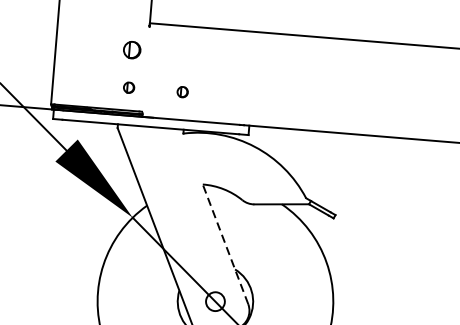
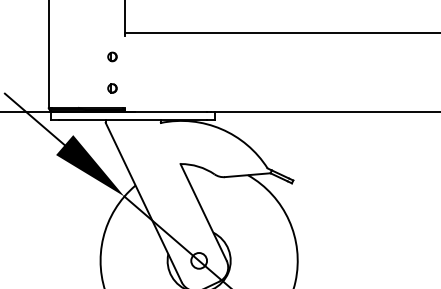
part: (132, 49) -> (112, 56), size x0.62
part: (182, 92) -> (157, 88), removed
line: (225, 244) -> (203, 212), dashed -> solid

